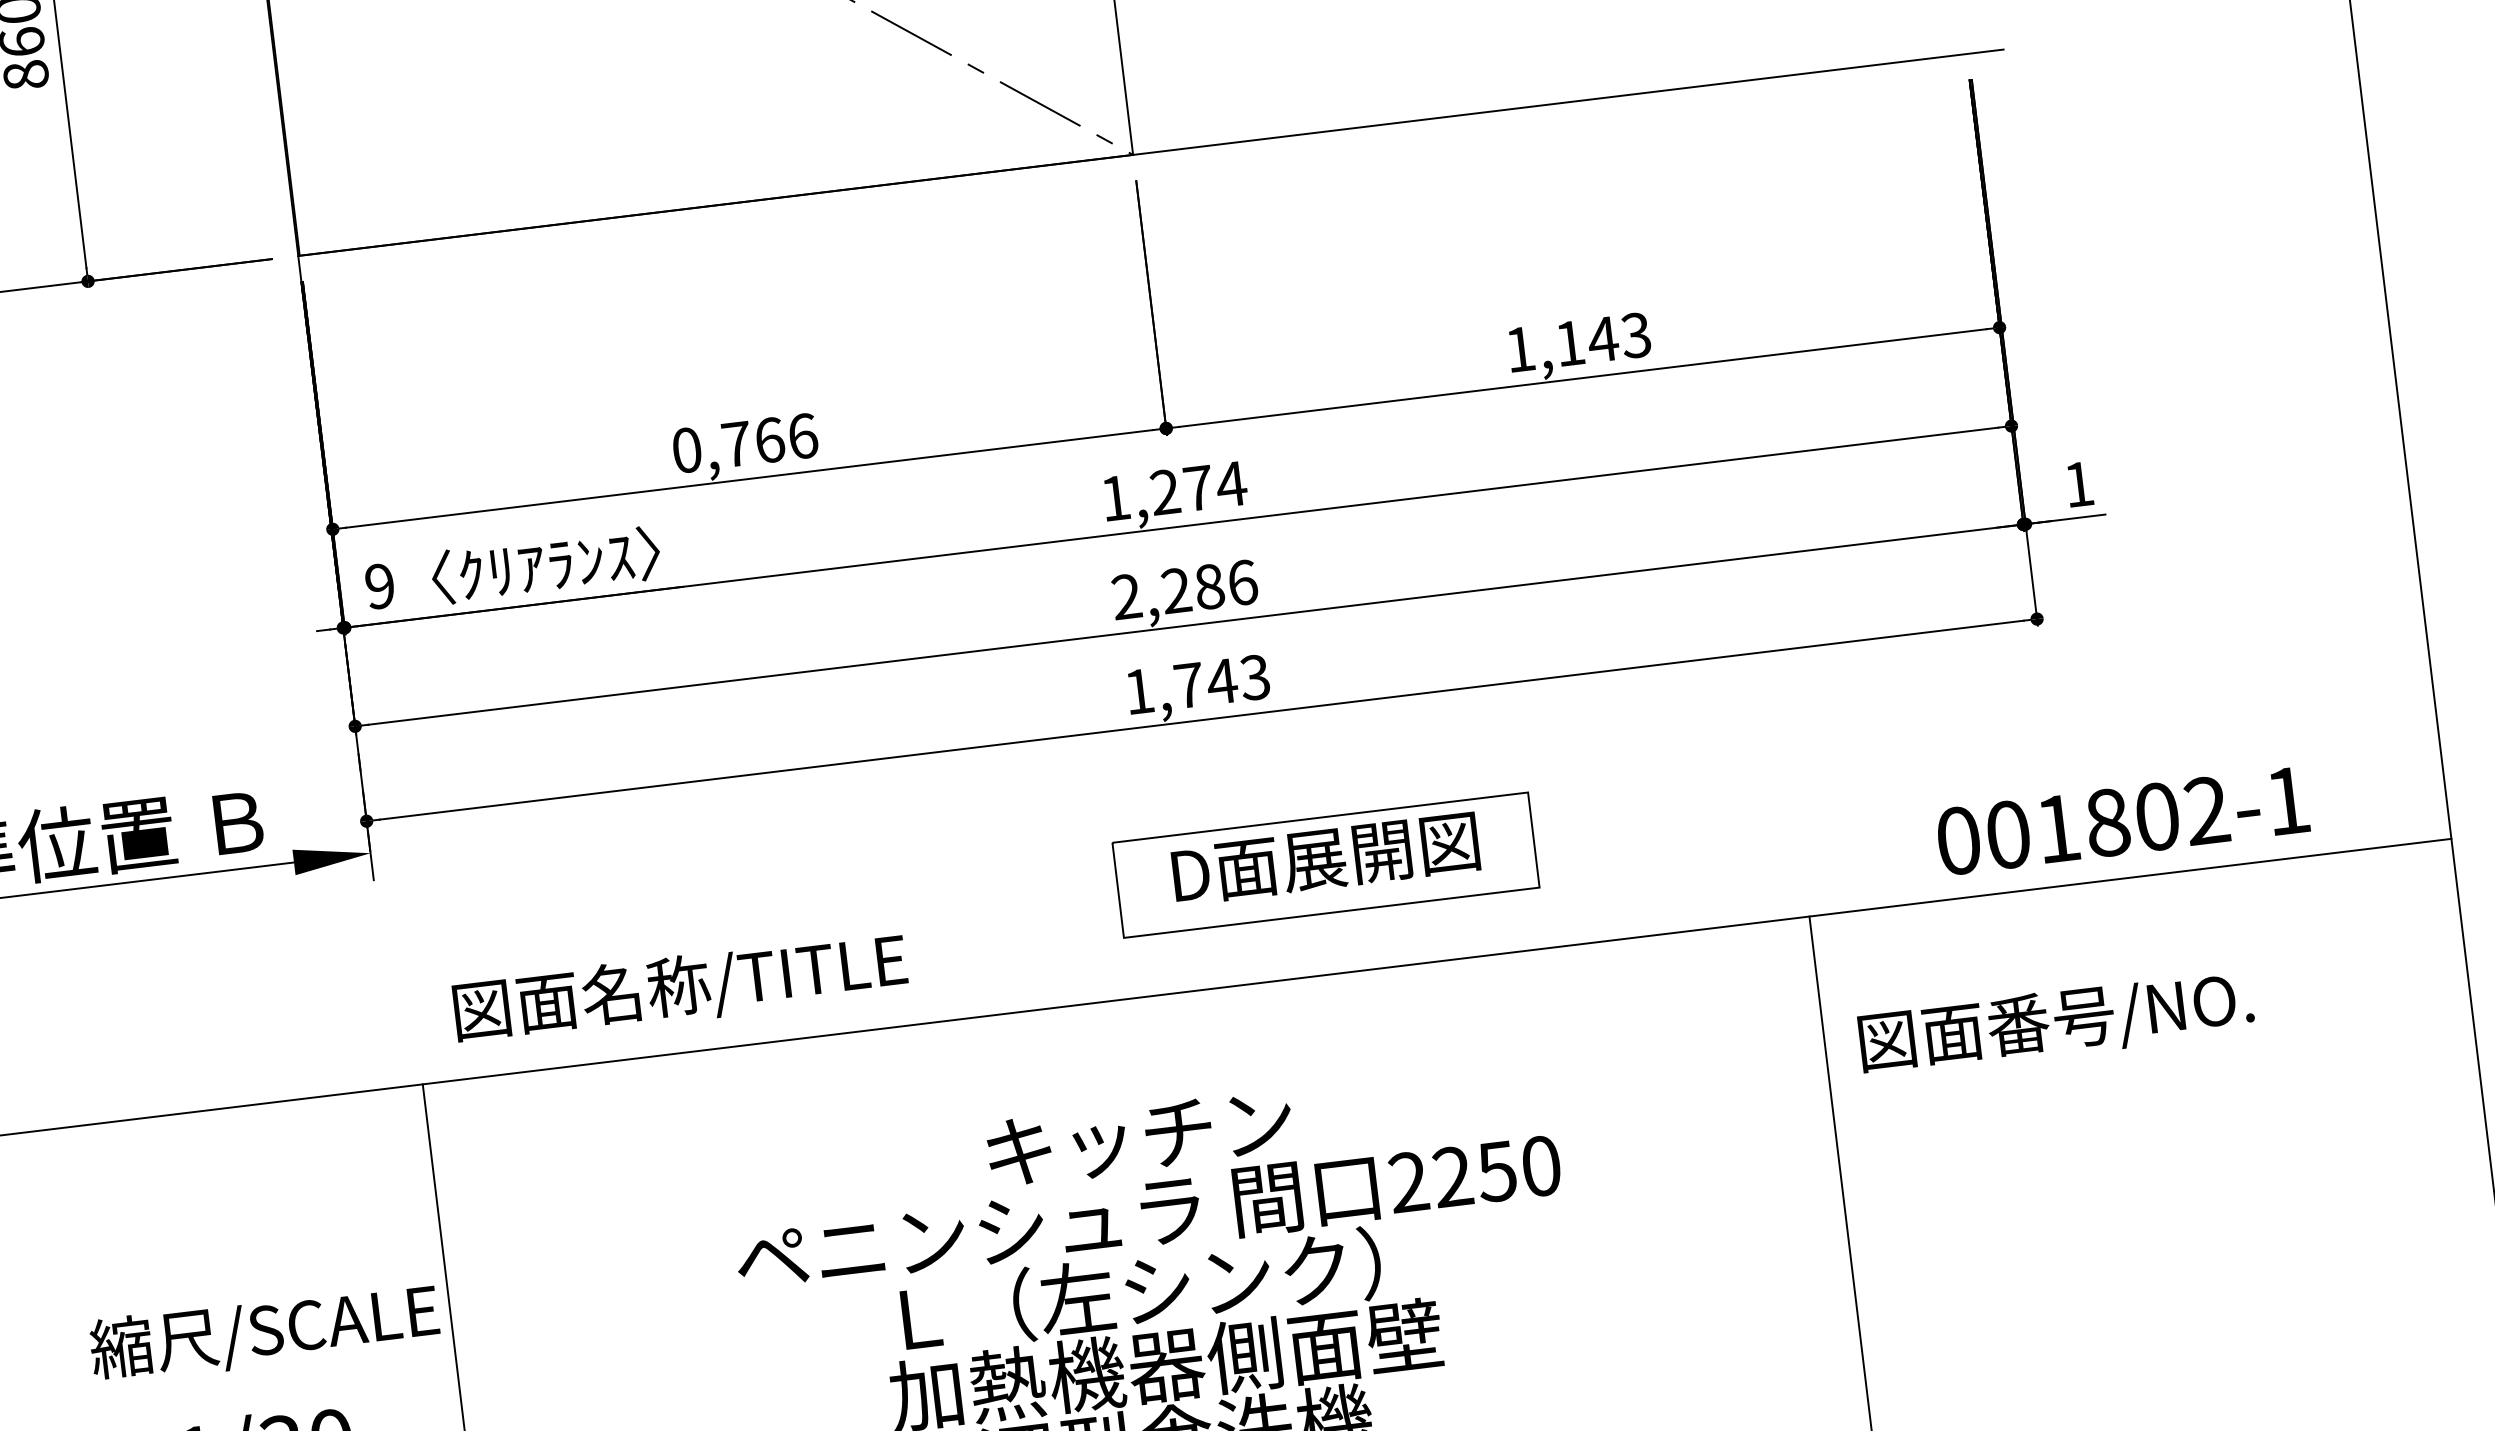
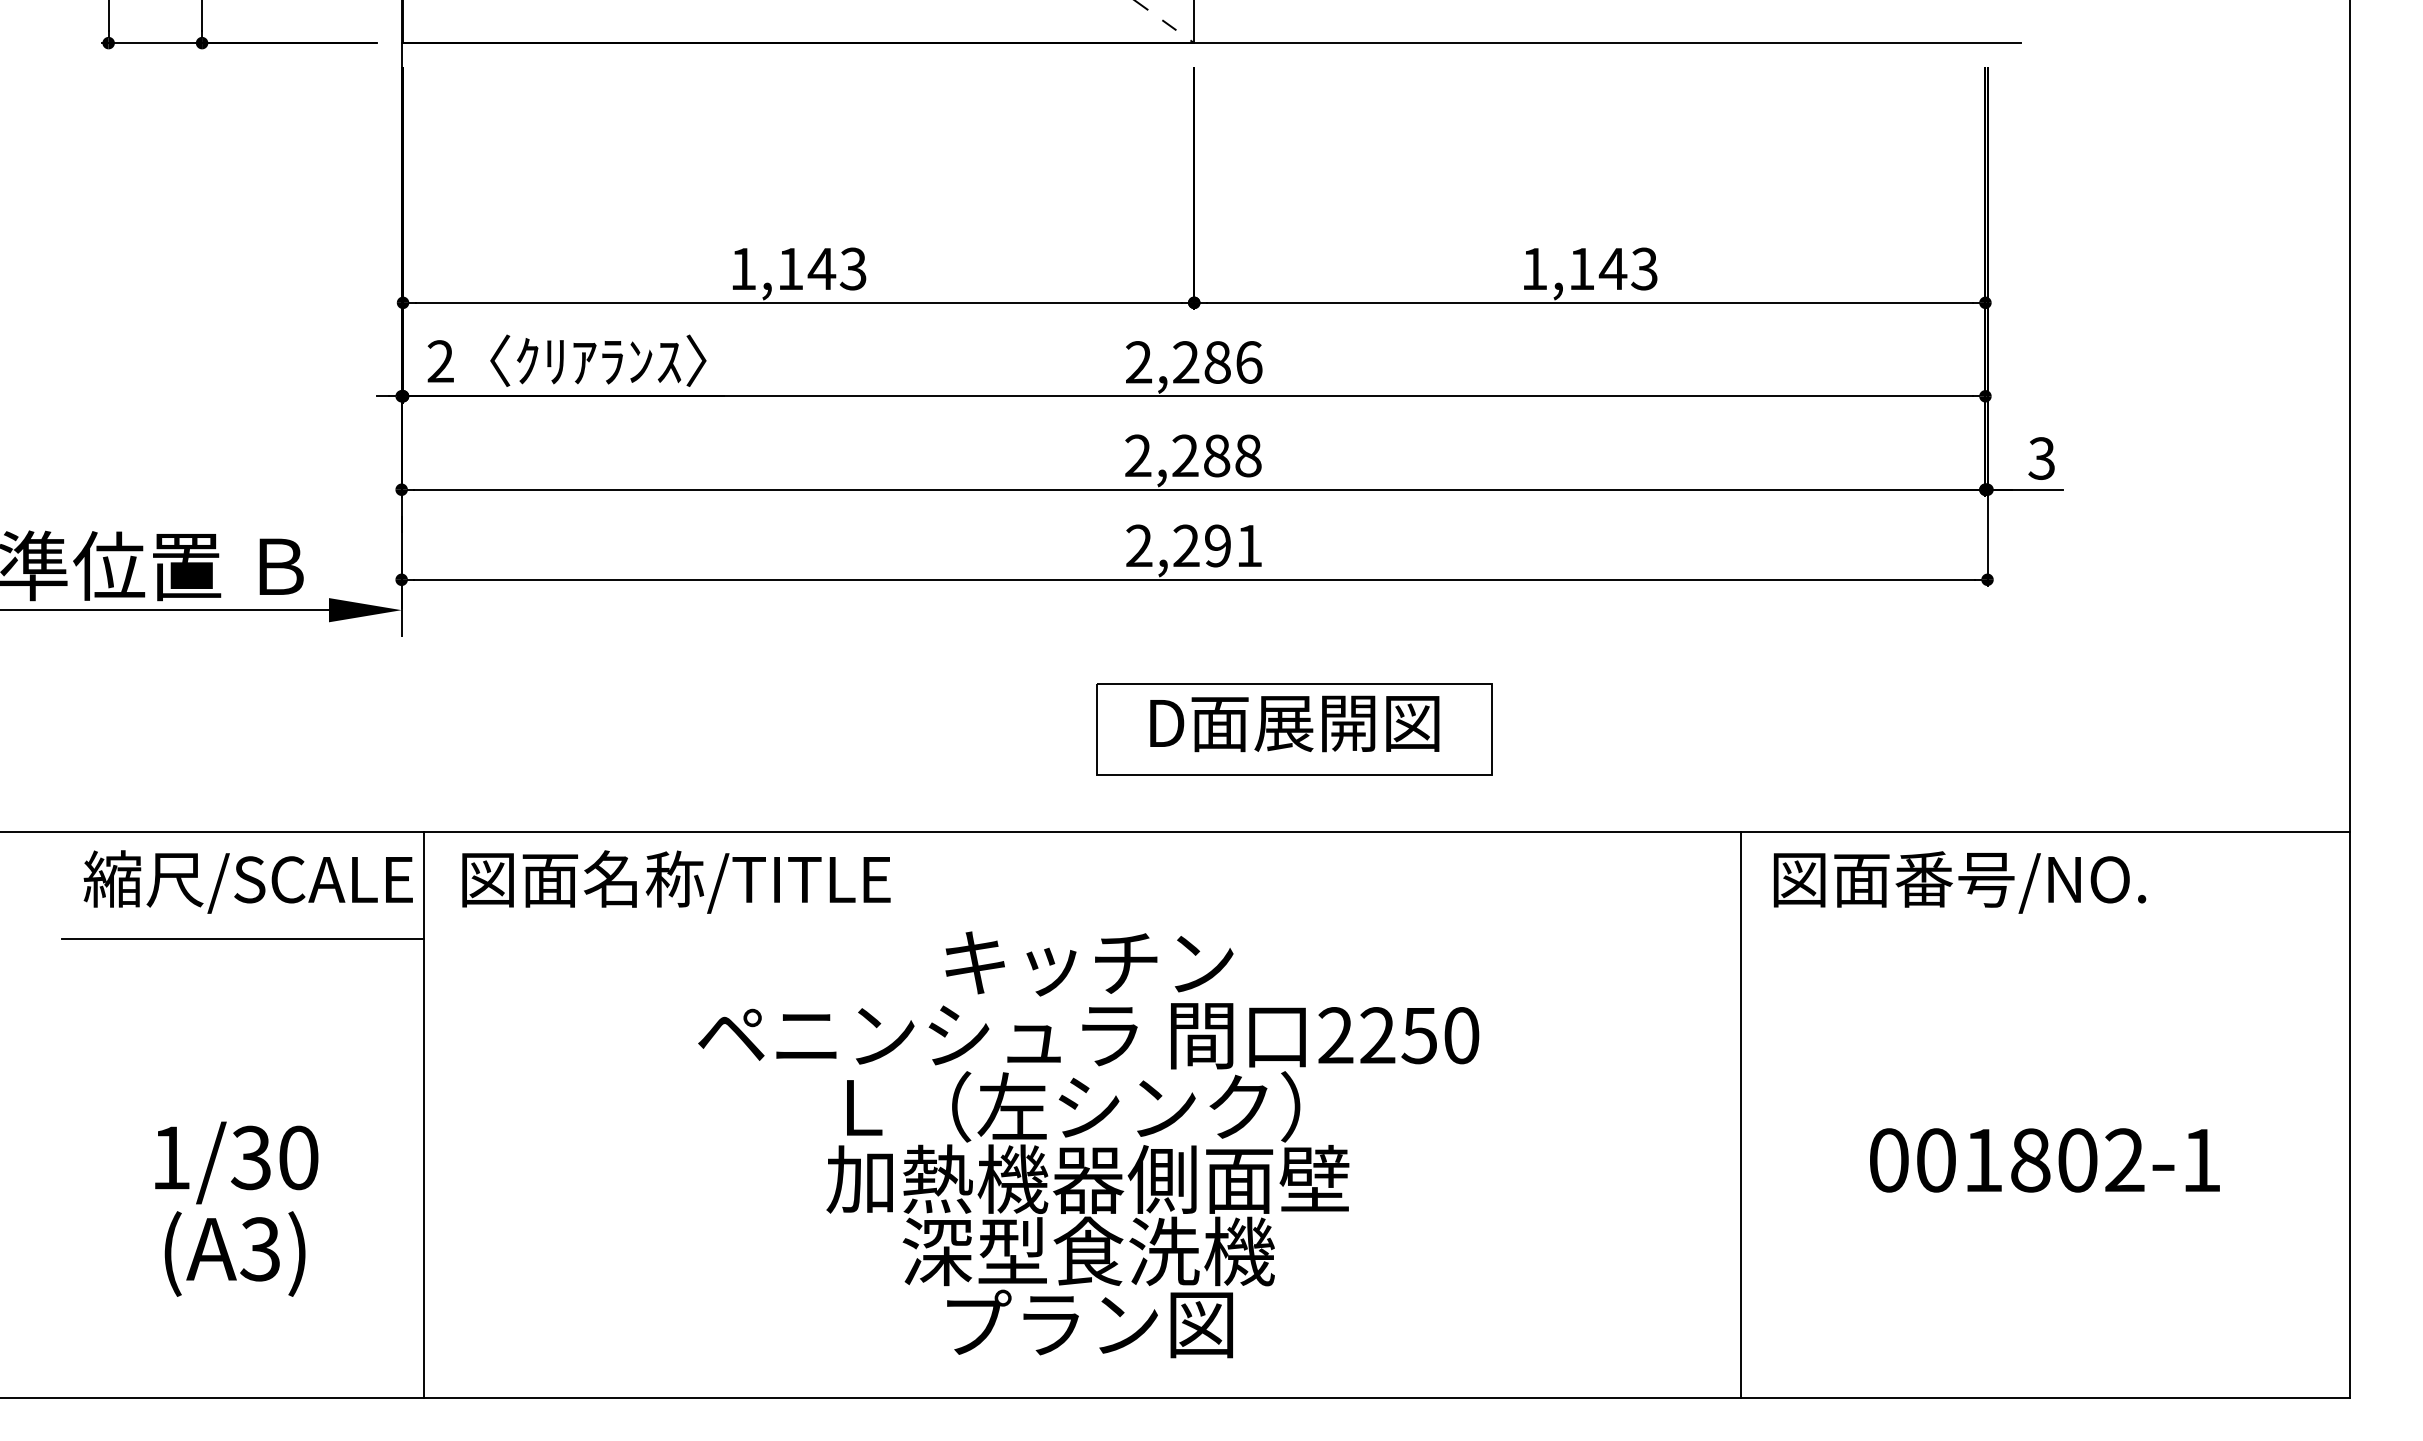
text: (744, 442) -> (798, 268), 0,766 -> 1,143
text: (2078, 484) -> (2041, 458), 1 -> 3
text: (1174, 491) -> (1194, 362), 1,274 -> 2,286
text: (1242, 582) -> (1248, 455), 2,286 -> 2,288
text: (379, 586) -> (440, 361), 9 -> 2
text: (1197, 684) -> (1194, 545), 1,743 -> 2,291
text: (2122, 821) -> (2044, 1160), moved
text: (680, 988) -> (676, 881), moved
text: (2056, 1023) -> (1959, 882), moved
line: (244, 1220) -> (242, 939), added
text: (263, 1332) -> (247, 881), moved

